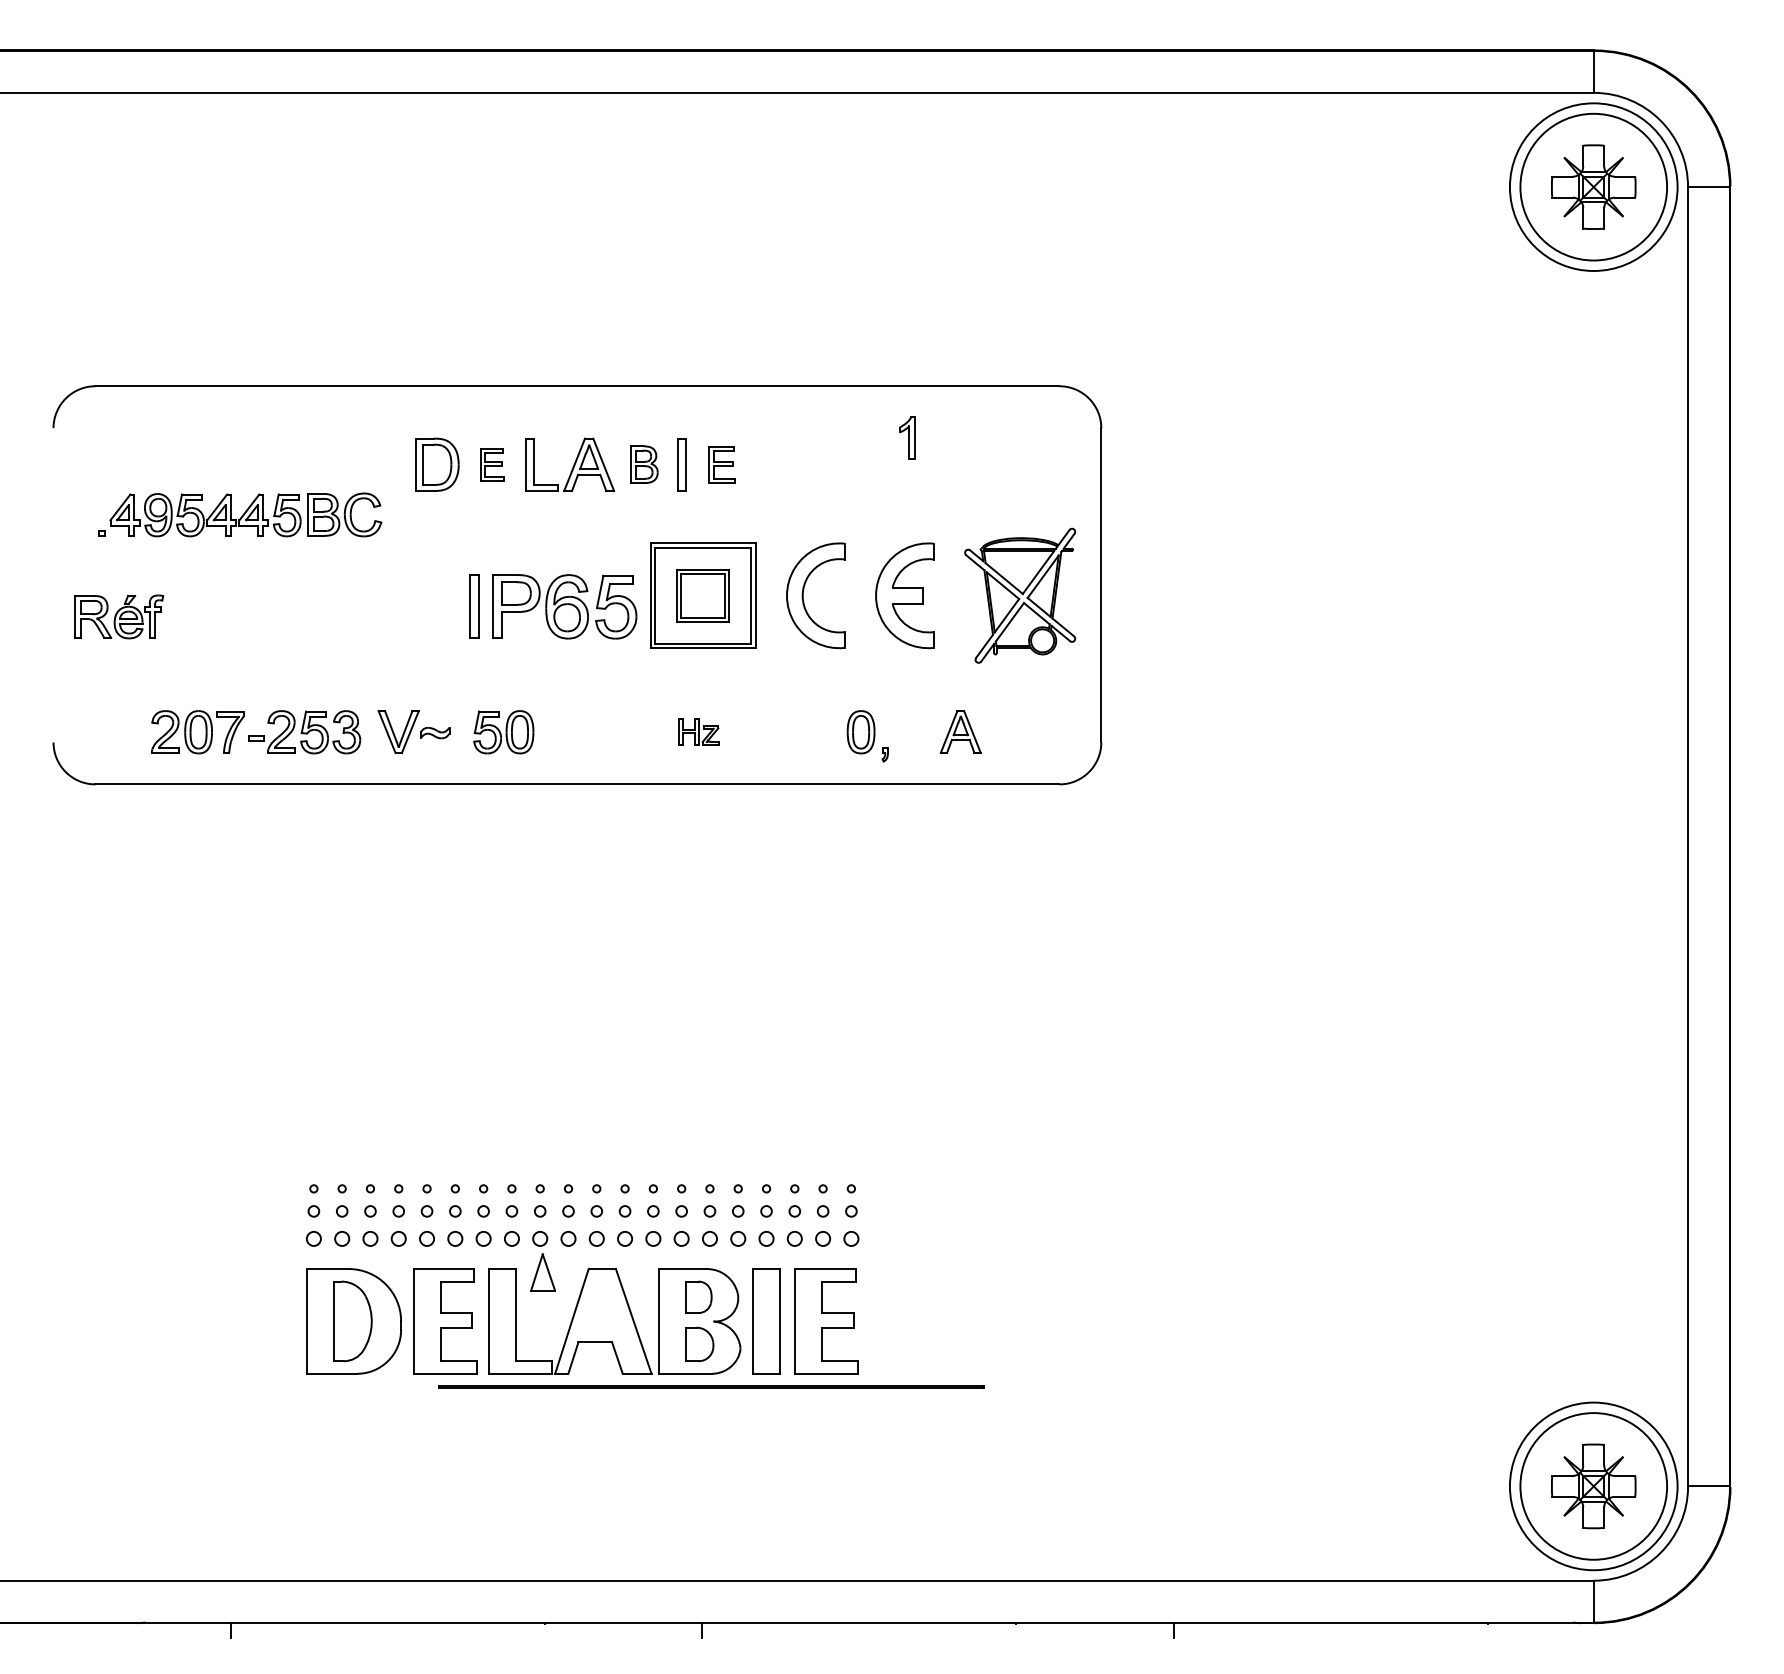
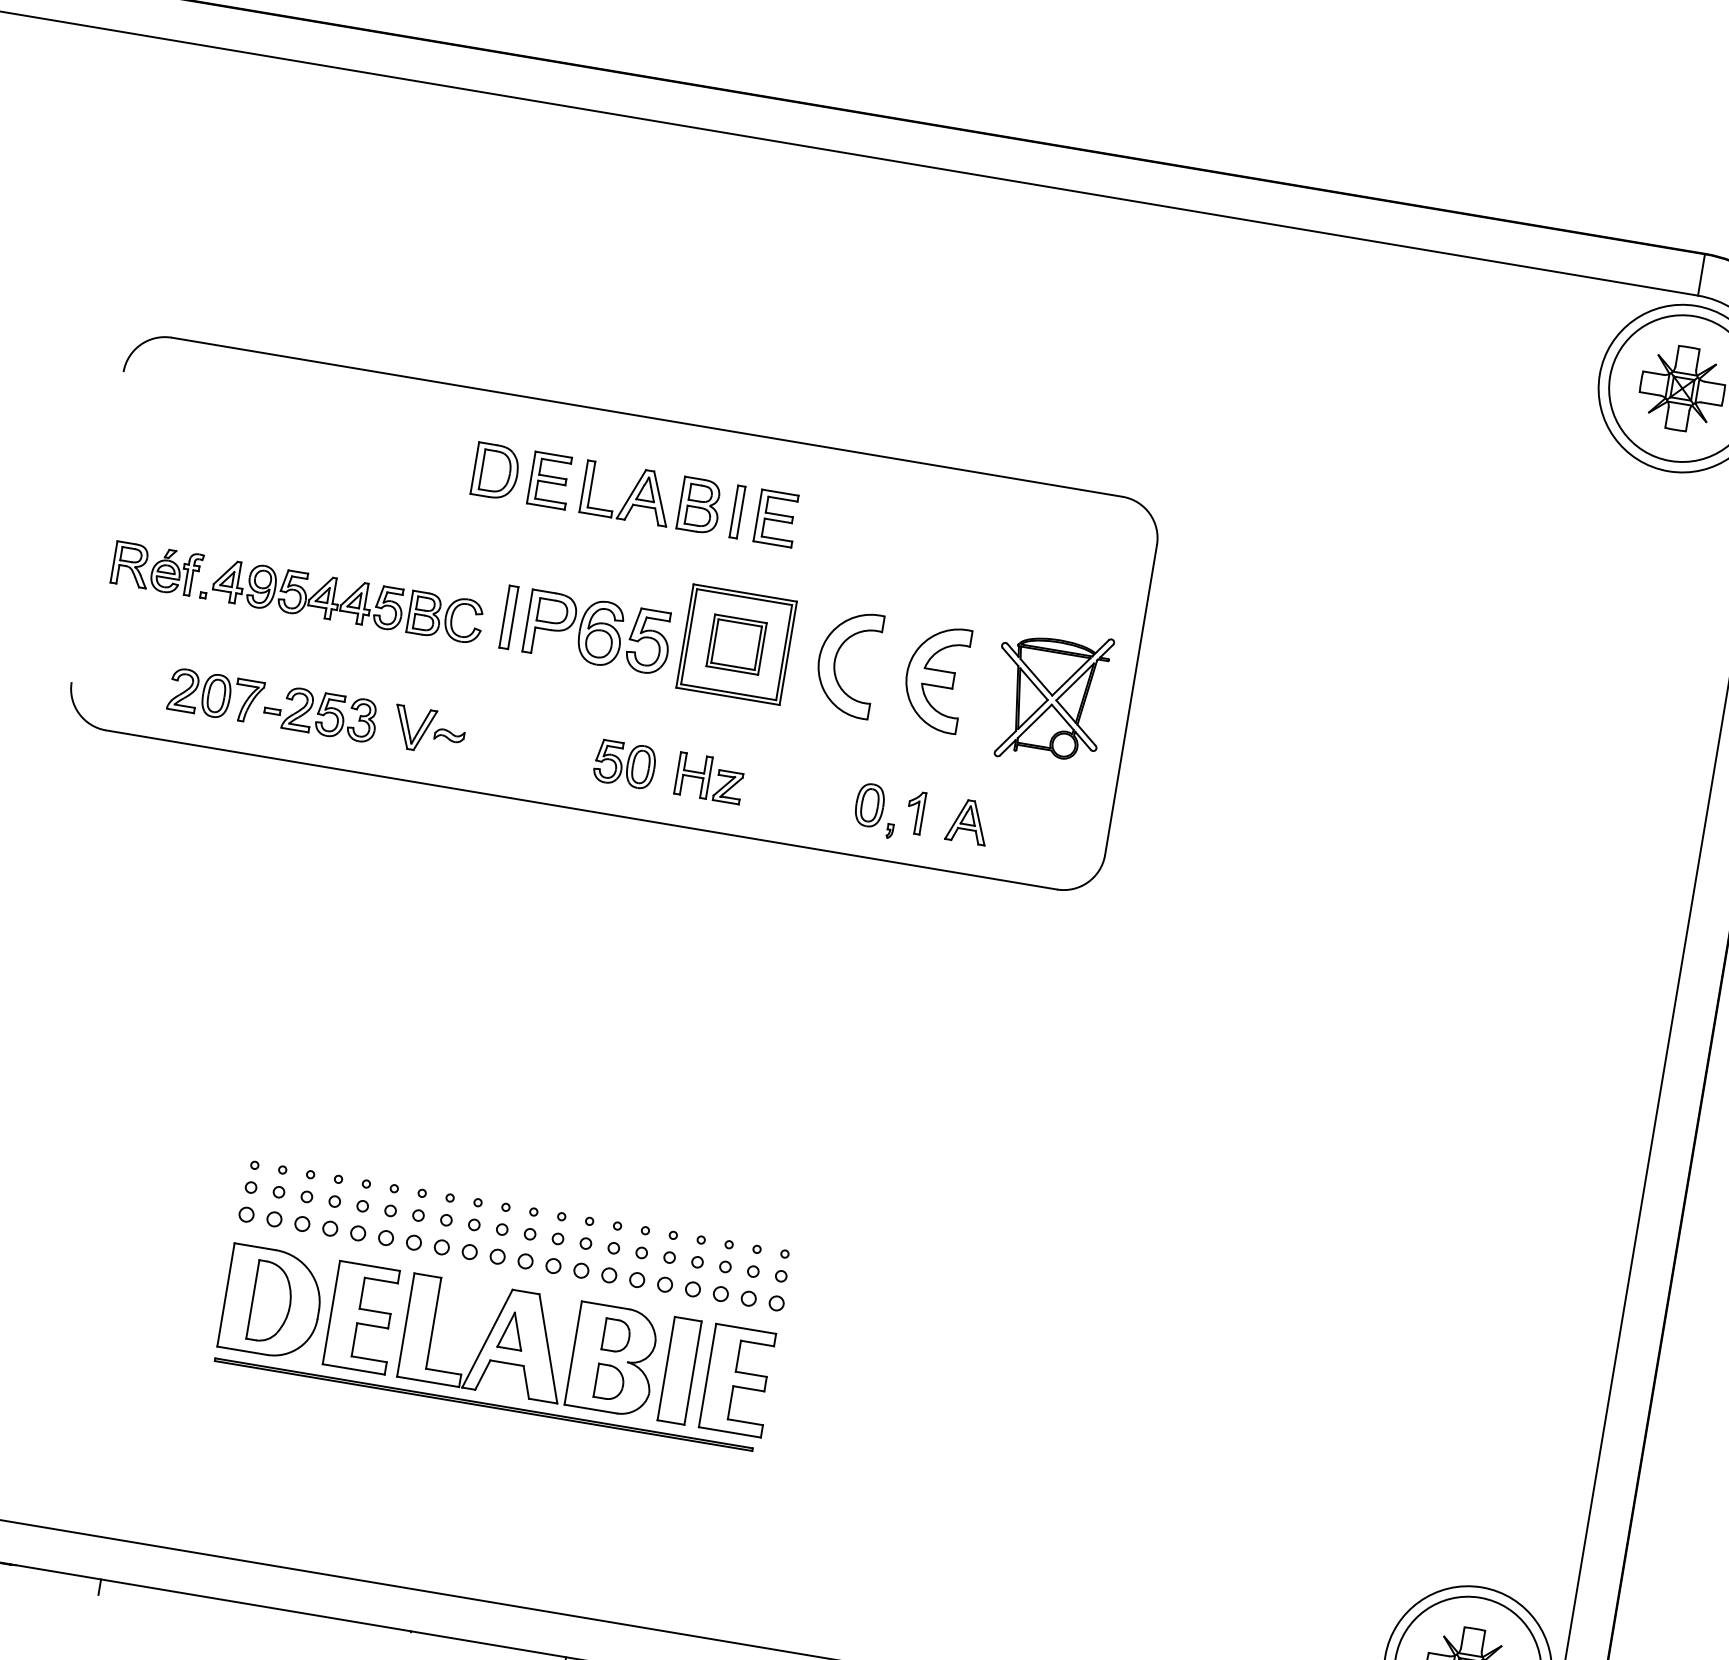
part: (907, 437) -> (915, 812), moved
part: (491, 464) -> (549, 480), size x1.67
part: (644, 464) -> (700, 505), size x1.43
part: (721, 464) -> (776, 518), size x1.43
part: (240, 514) -> (342, 599), moved
part: (698, 731) -> (709, 777), size x1.67
part: (503, 732) -> (624, 764), moved
part: (542, 1272) -> (511, 1330), moved
line: (711, 1386) -> (484, 1404), moved

